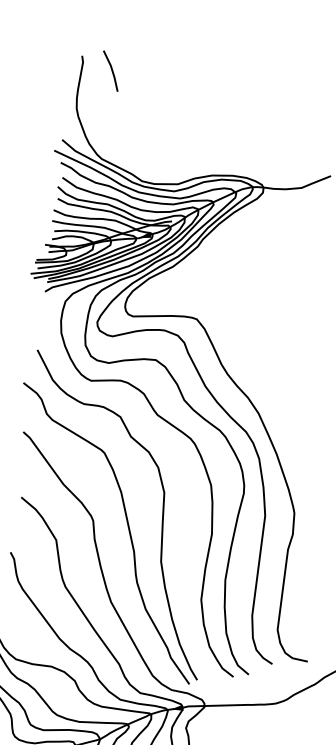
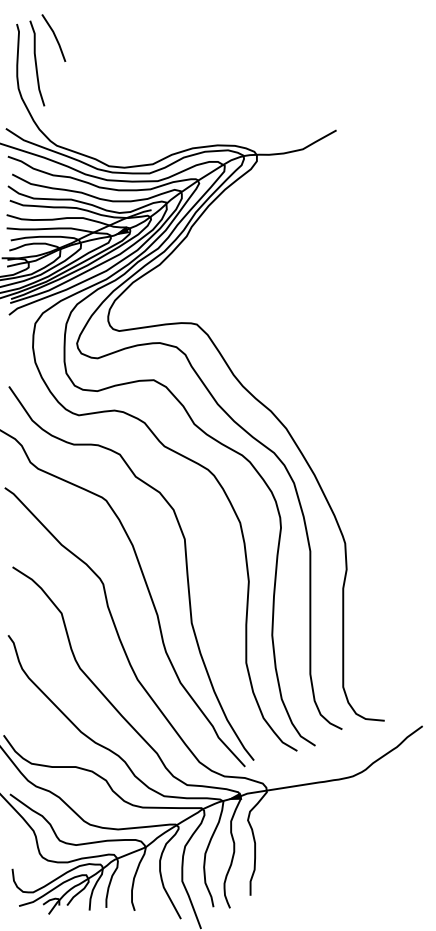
curve: (93, 89) -> (36, 63), added

